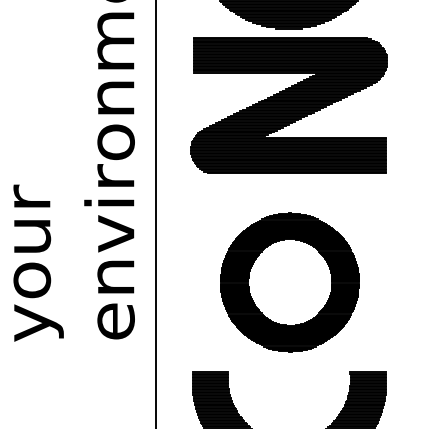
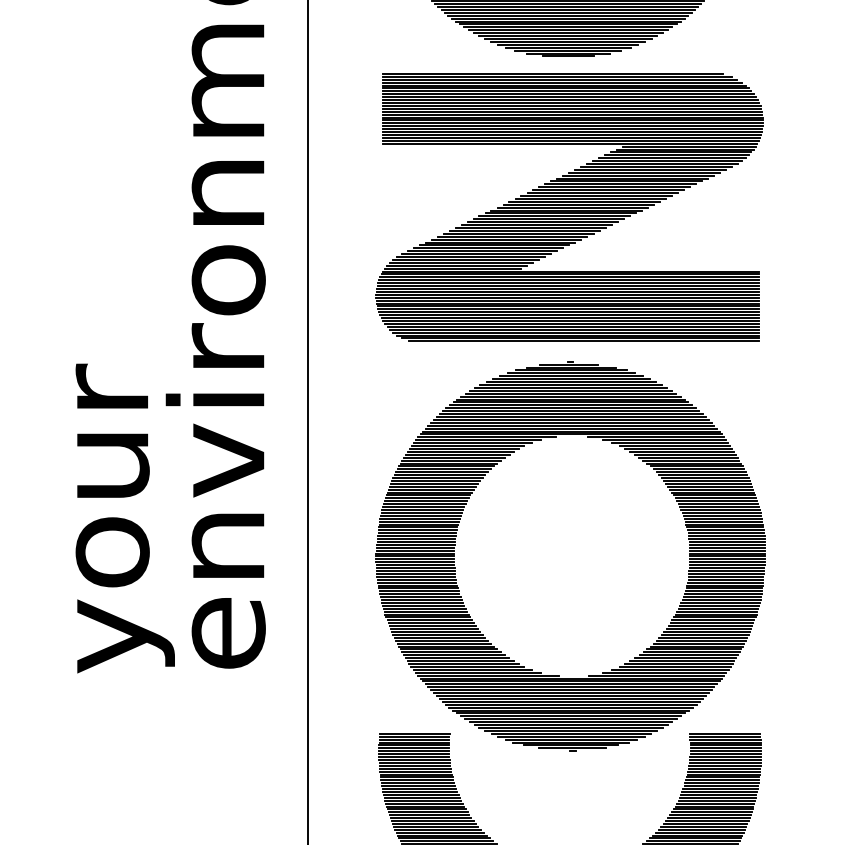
text: (38, 262) -> (124, 517), moved
part: (289, 282) -> (570, 556), size x1.43

